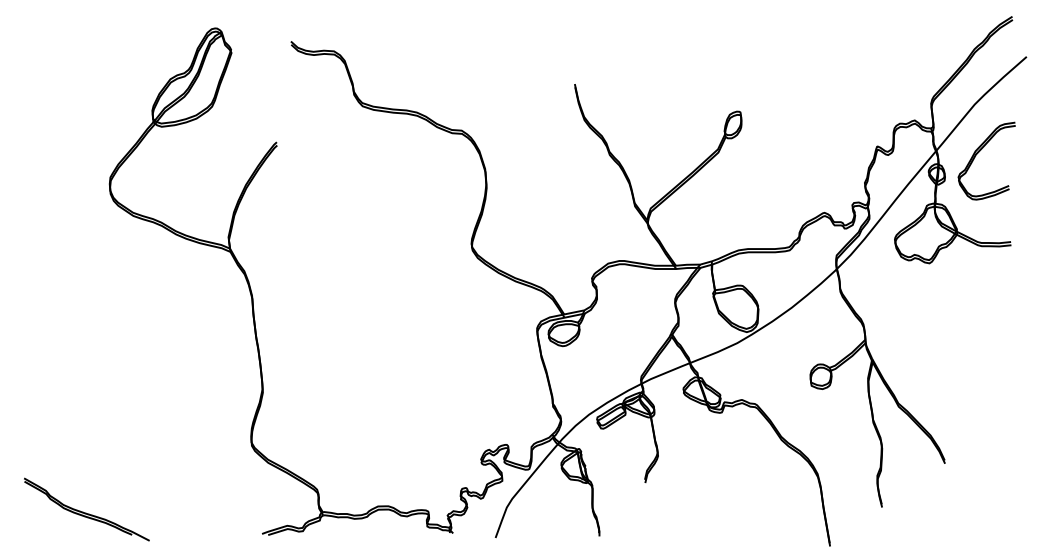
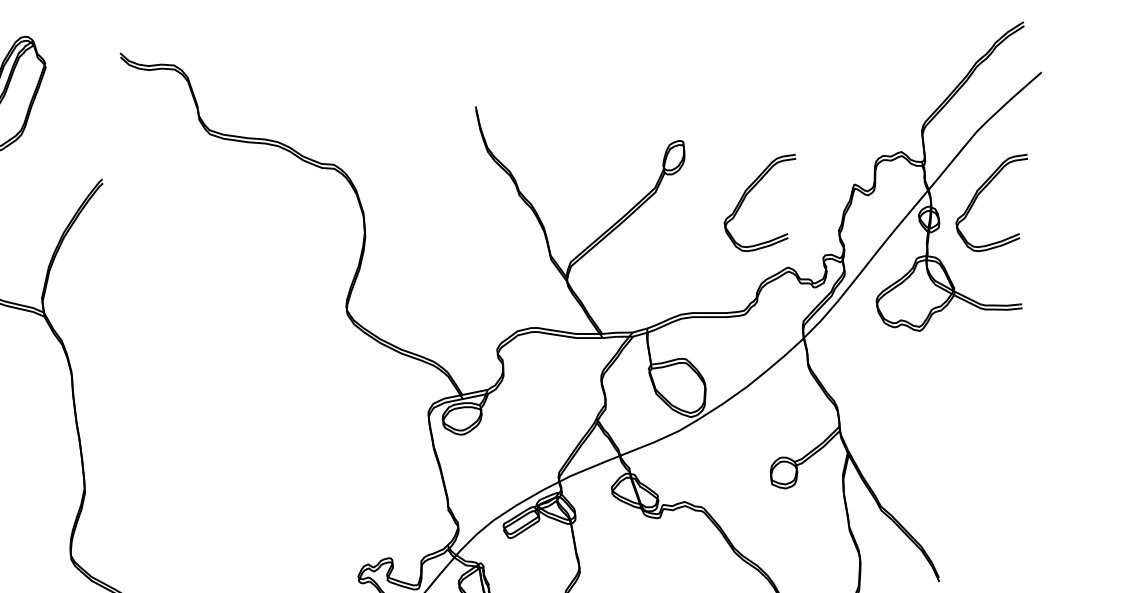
part: (794, 152) -> (750, 192), added

